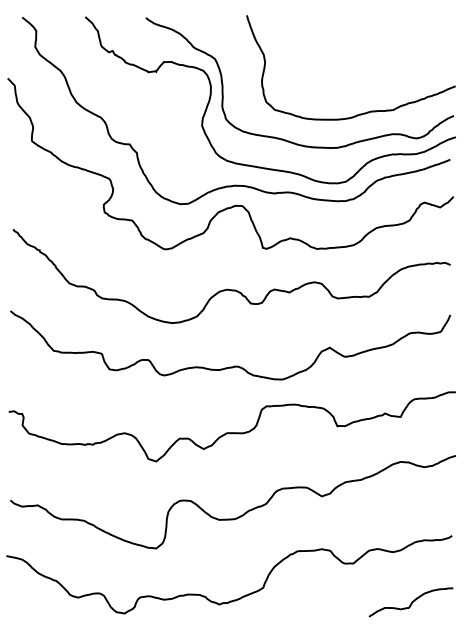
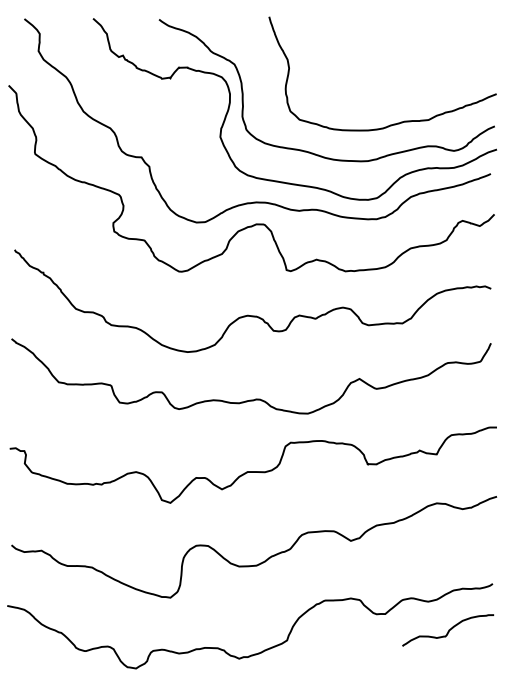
curve: (411, 602) -> (448, 630), moved

